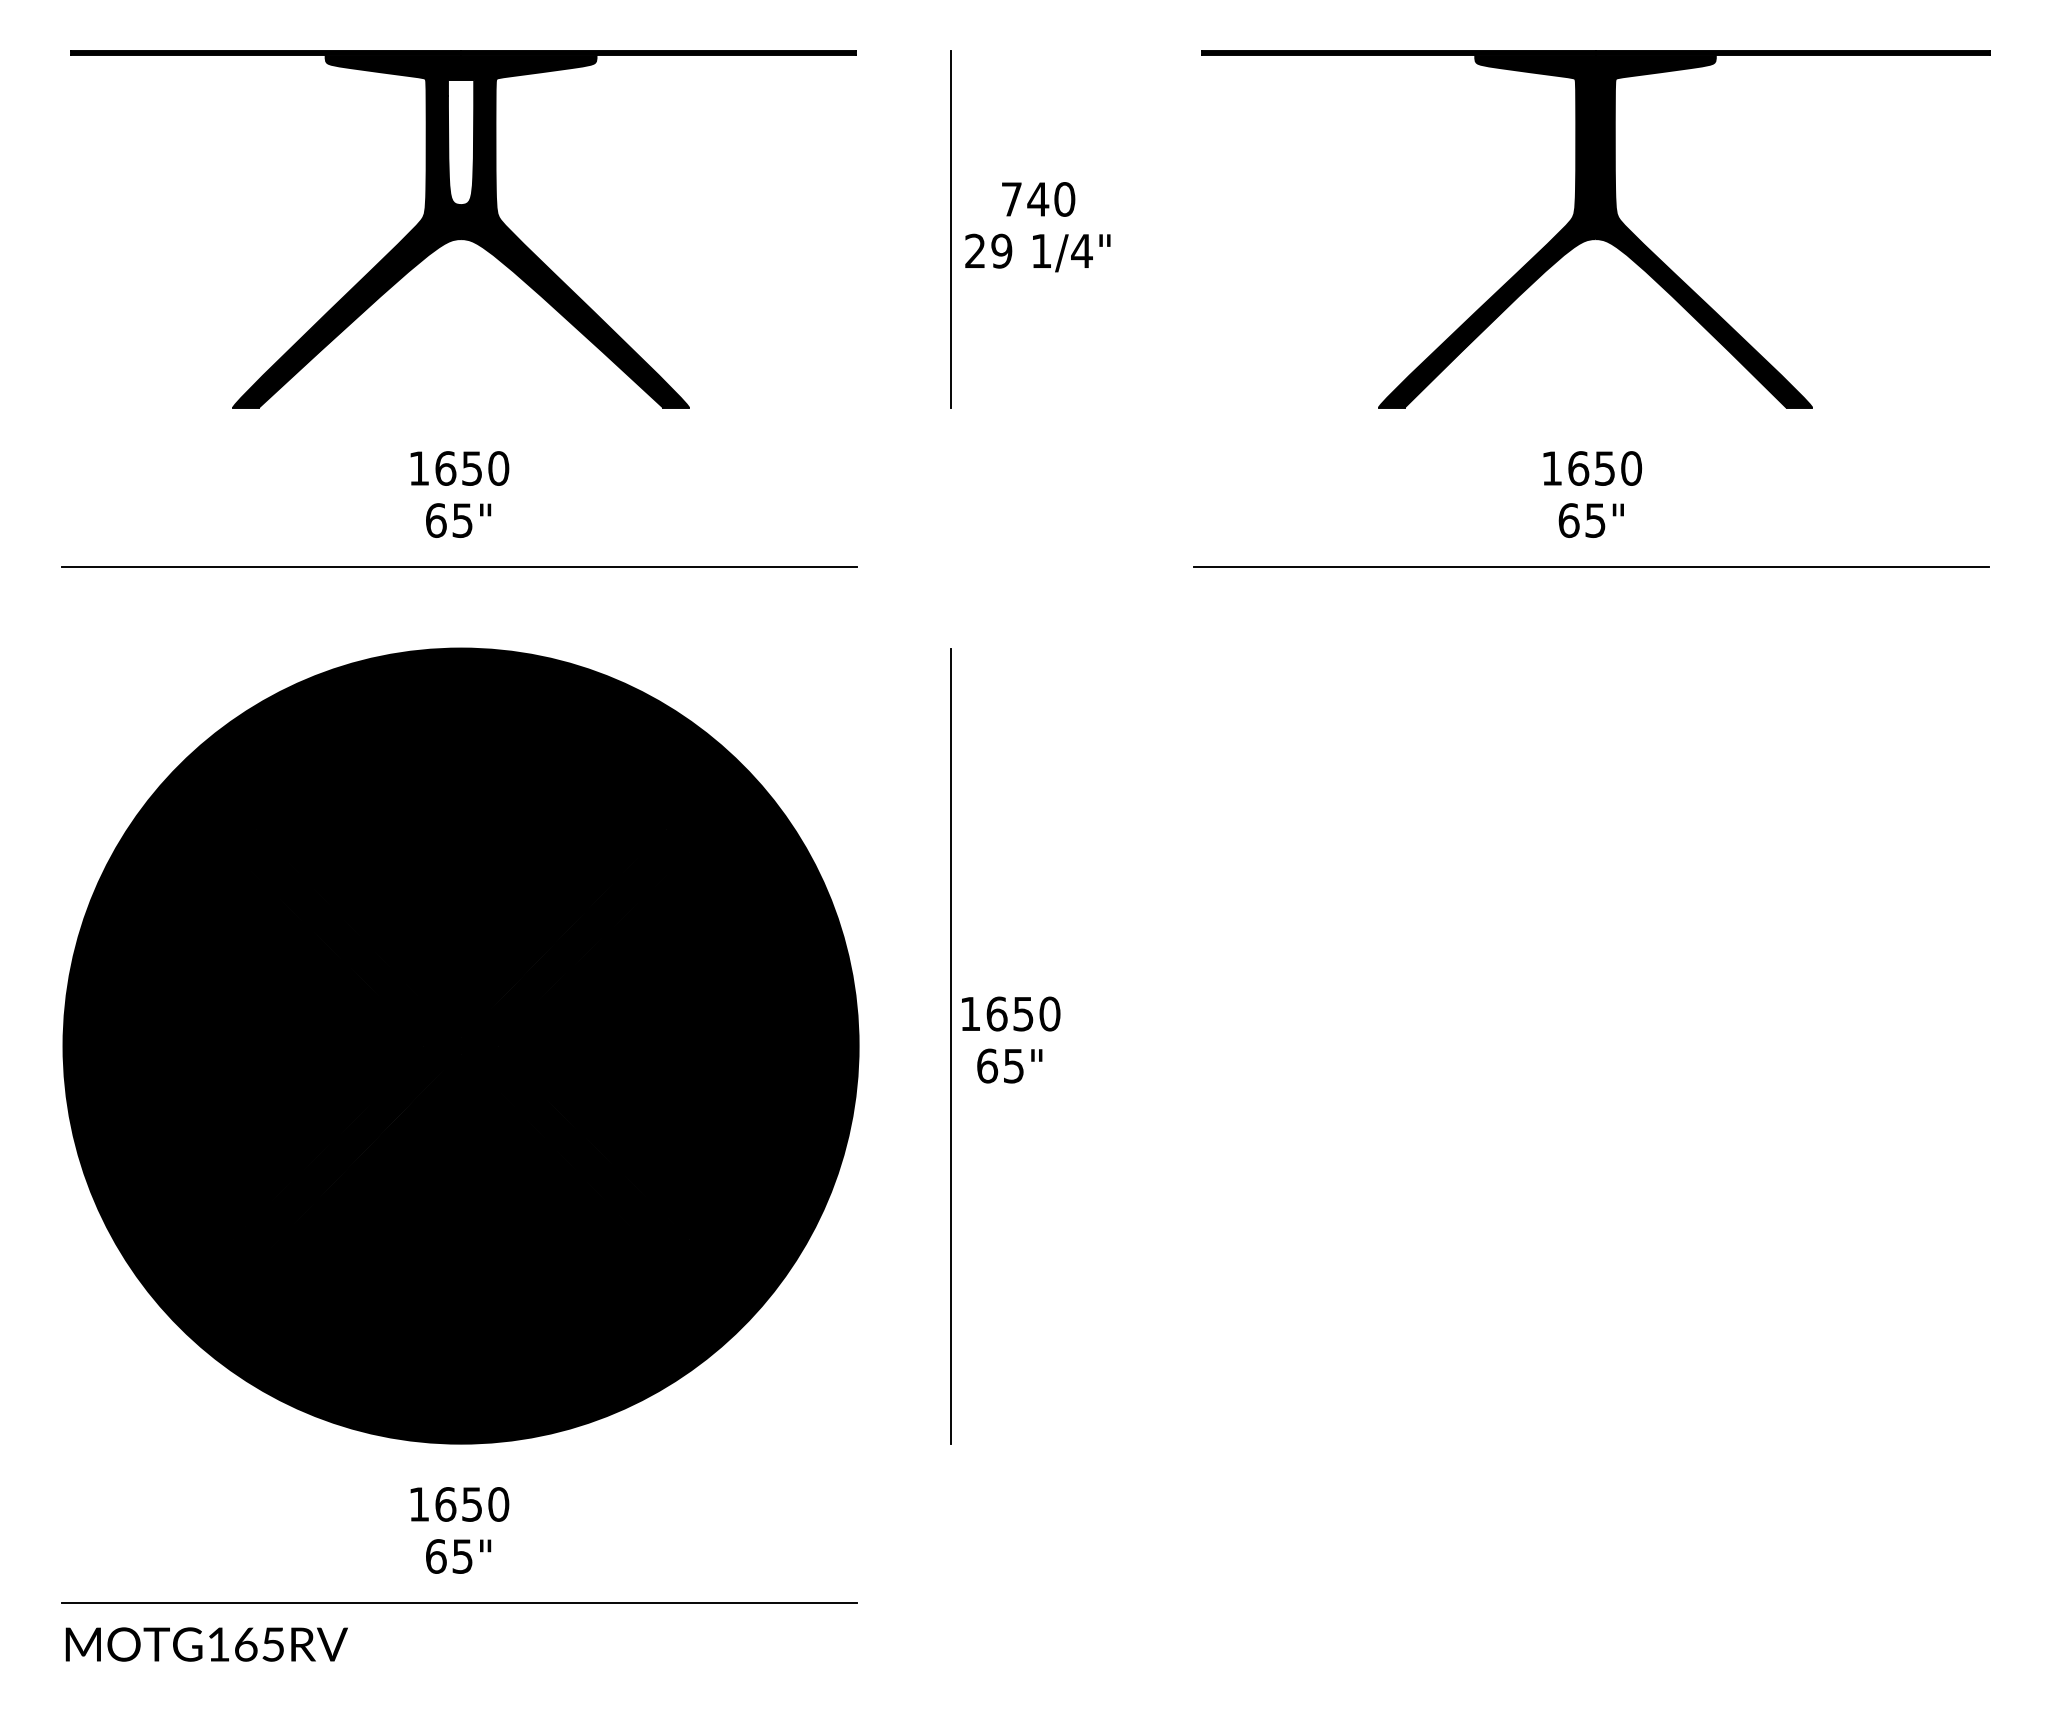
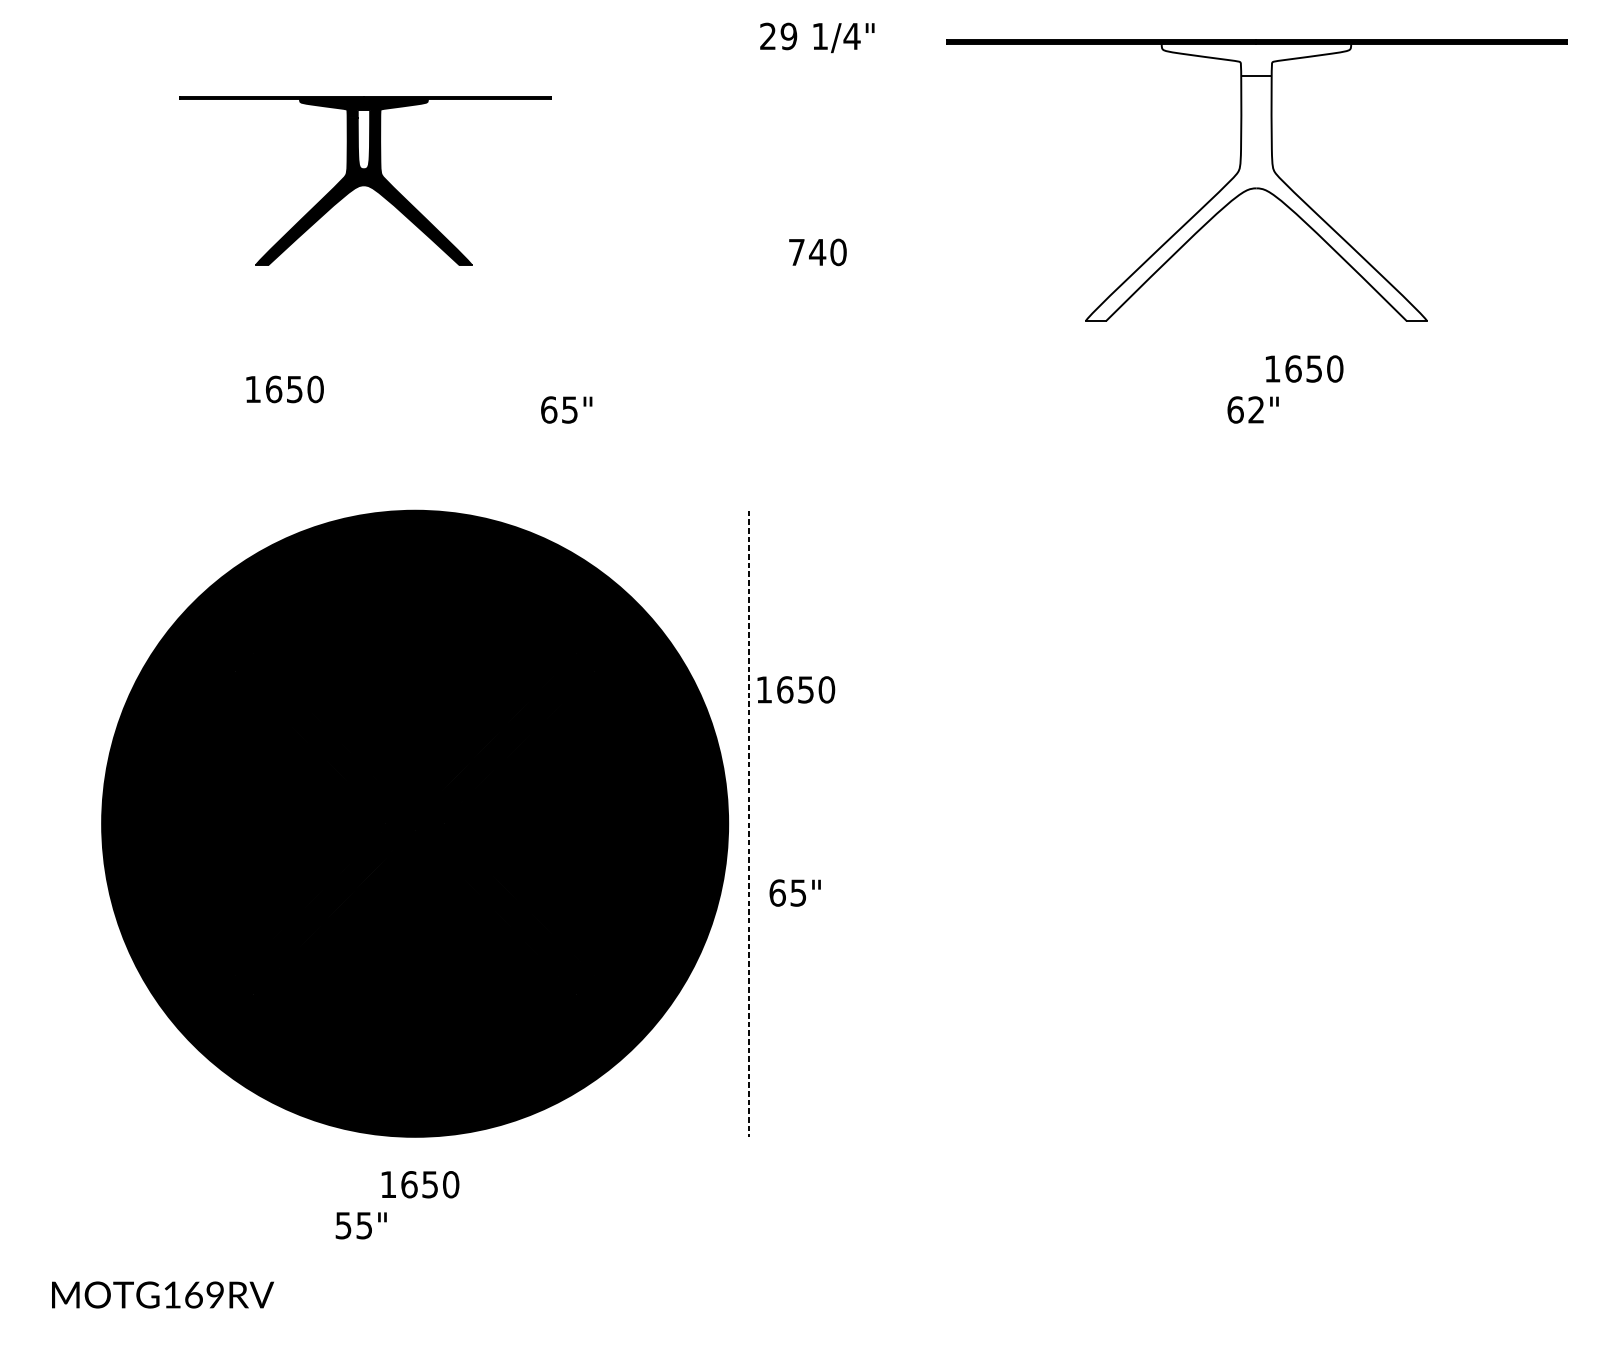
text: (1038, 199) -> (817, 252), moved
part: (463, 229) -> (365, 180), size x0.6
line: (950, 229) -> (748, 180), removed
fill: (1595, 231) -> (1256, 182), removed
text: (1037, 252) -> (817, 37), moved
text: (459, 468) -> (284, 389), moved
text: (1592, 468) -> (1304, 368), moved
text: (458, 520) -> (566, 409), moved
text: (1595, 520) -> (1256, 409), 65" -> 62"
line: (458, 567) -> (361, 446), removed
line: (1591, 567) -> (1253, 446), removed
text: (1011, 1013) -> (796, 689), moved
part: (460, 1045) -> (414, 823), moved
line: (950, 1046) -> (748, 824), solid -> dashed
text: (1009, 1065) -> (795, 892), moved
text: (459, 1504) -> (420, 1184), moved
text: (436, 1556) -> (343, 1225), 65" -> 55"
line: (458, 1603) -> (361, 1262), removed
text: (272, 1644) -> (214, 1294), MOTG165RV -> MOTG169RV

